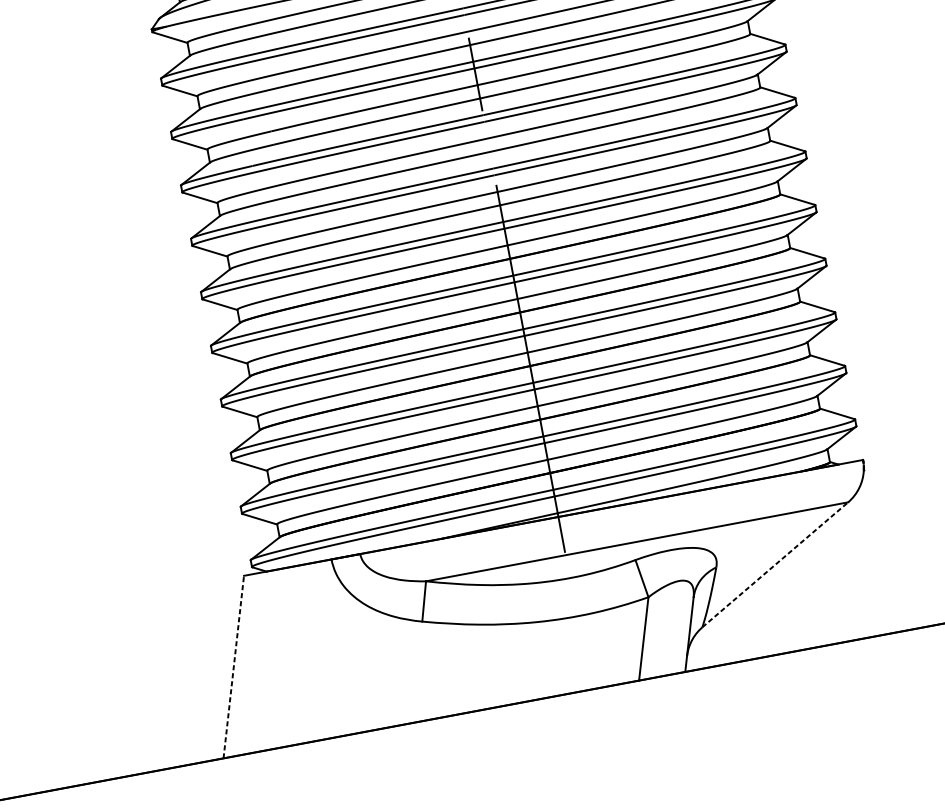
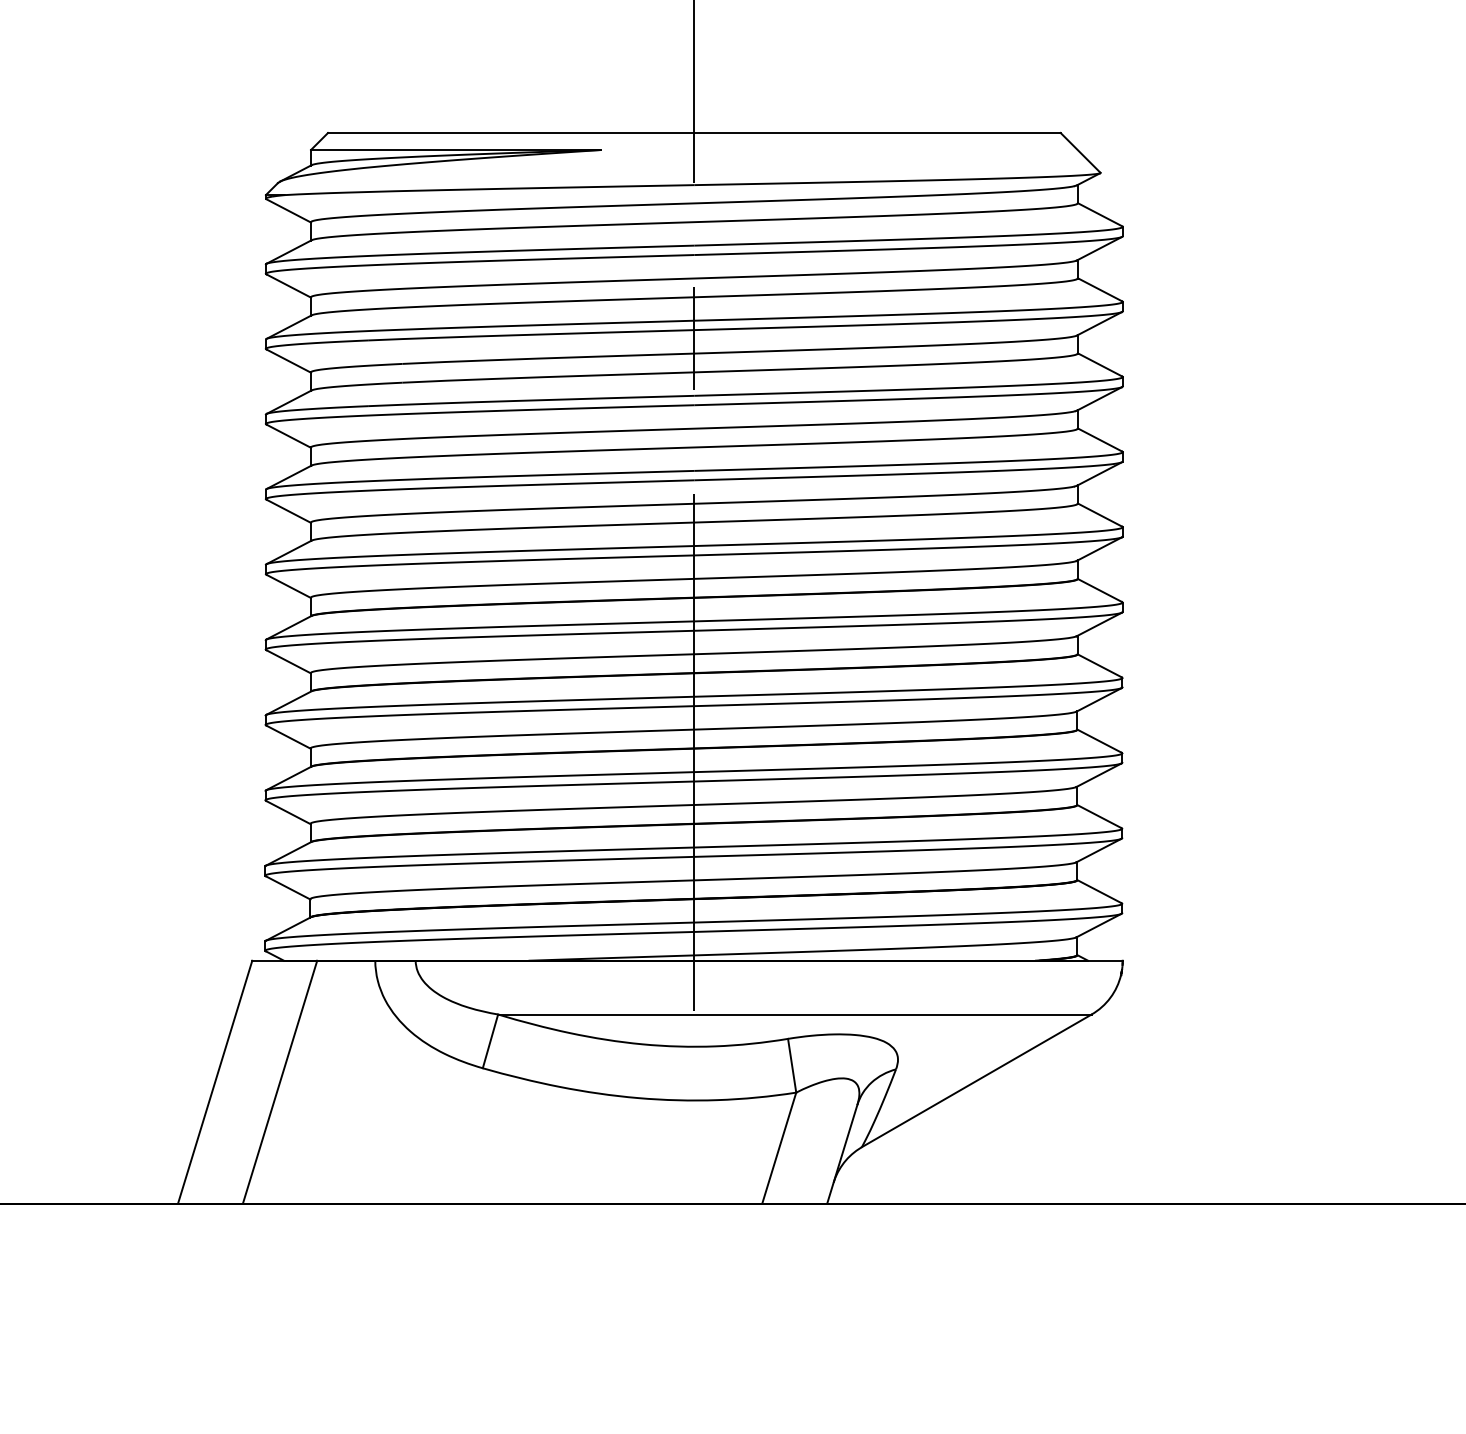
line: (775, 564) -> (976, 1080), dashed -> solid
line: (279, 658) -> (279, 1081), added
line: (234, 667) -> (215, 1082), dashed -> solid

